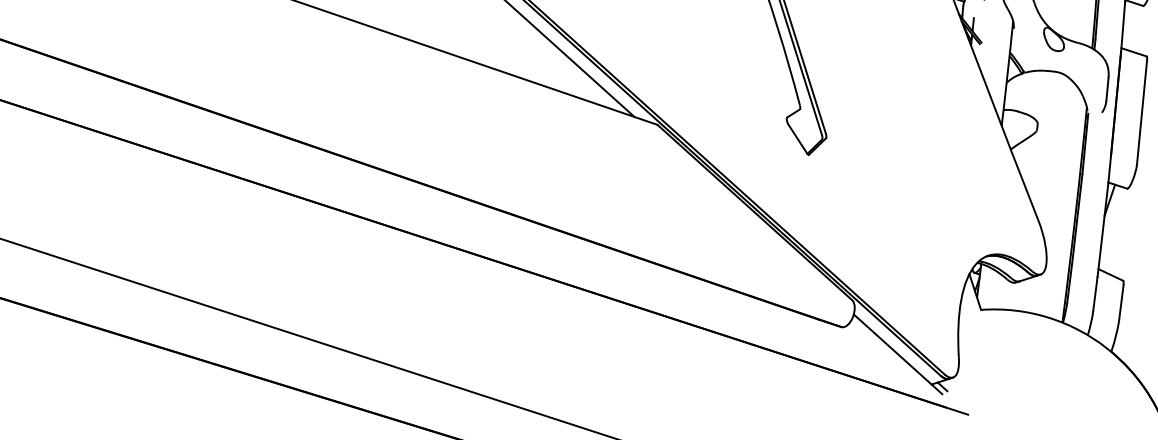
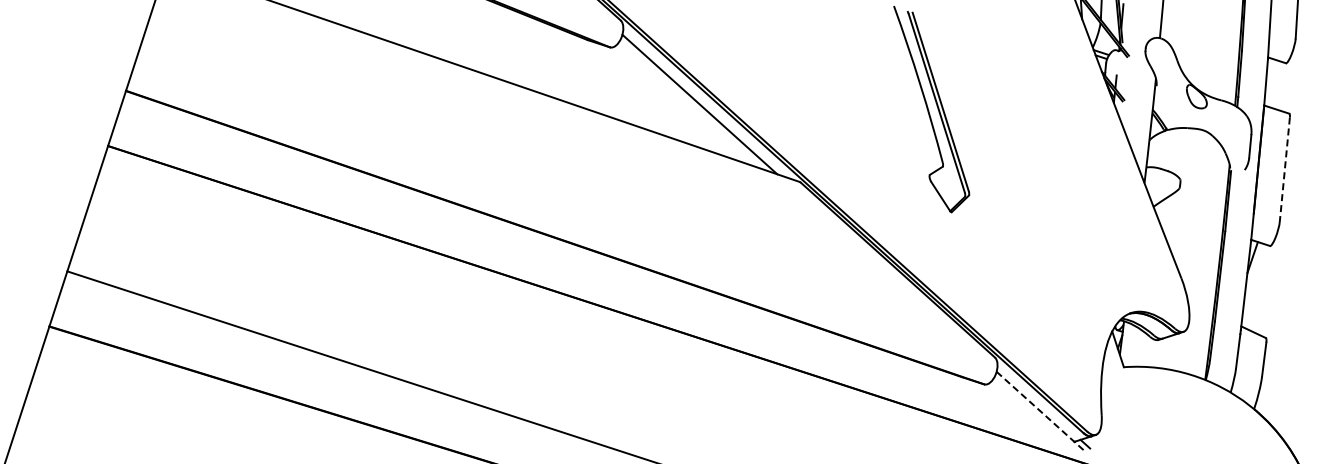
line: (1141, 113) -> (1284, 170), solid -> dashed
line: (897, 354) -> (1040, 411), solid -> dashed

